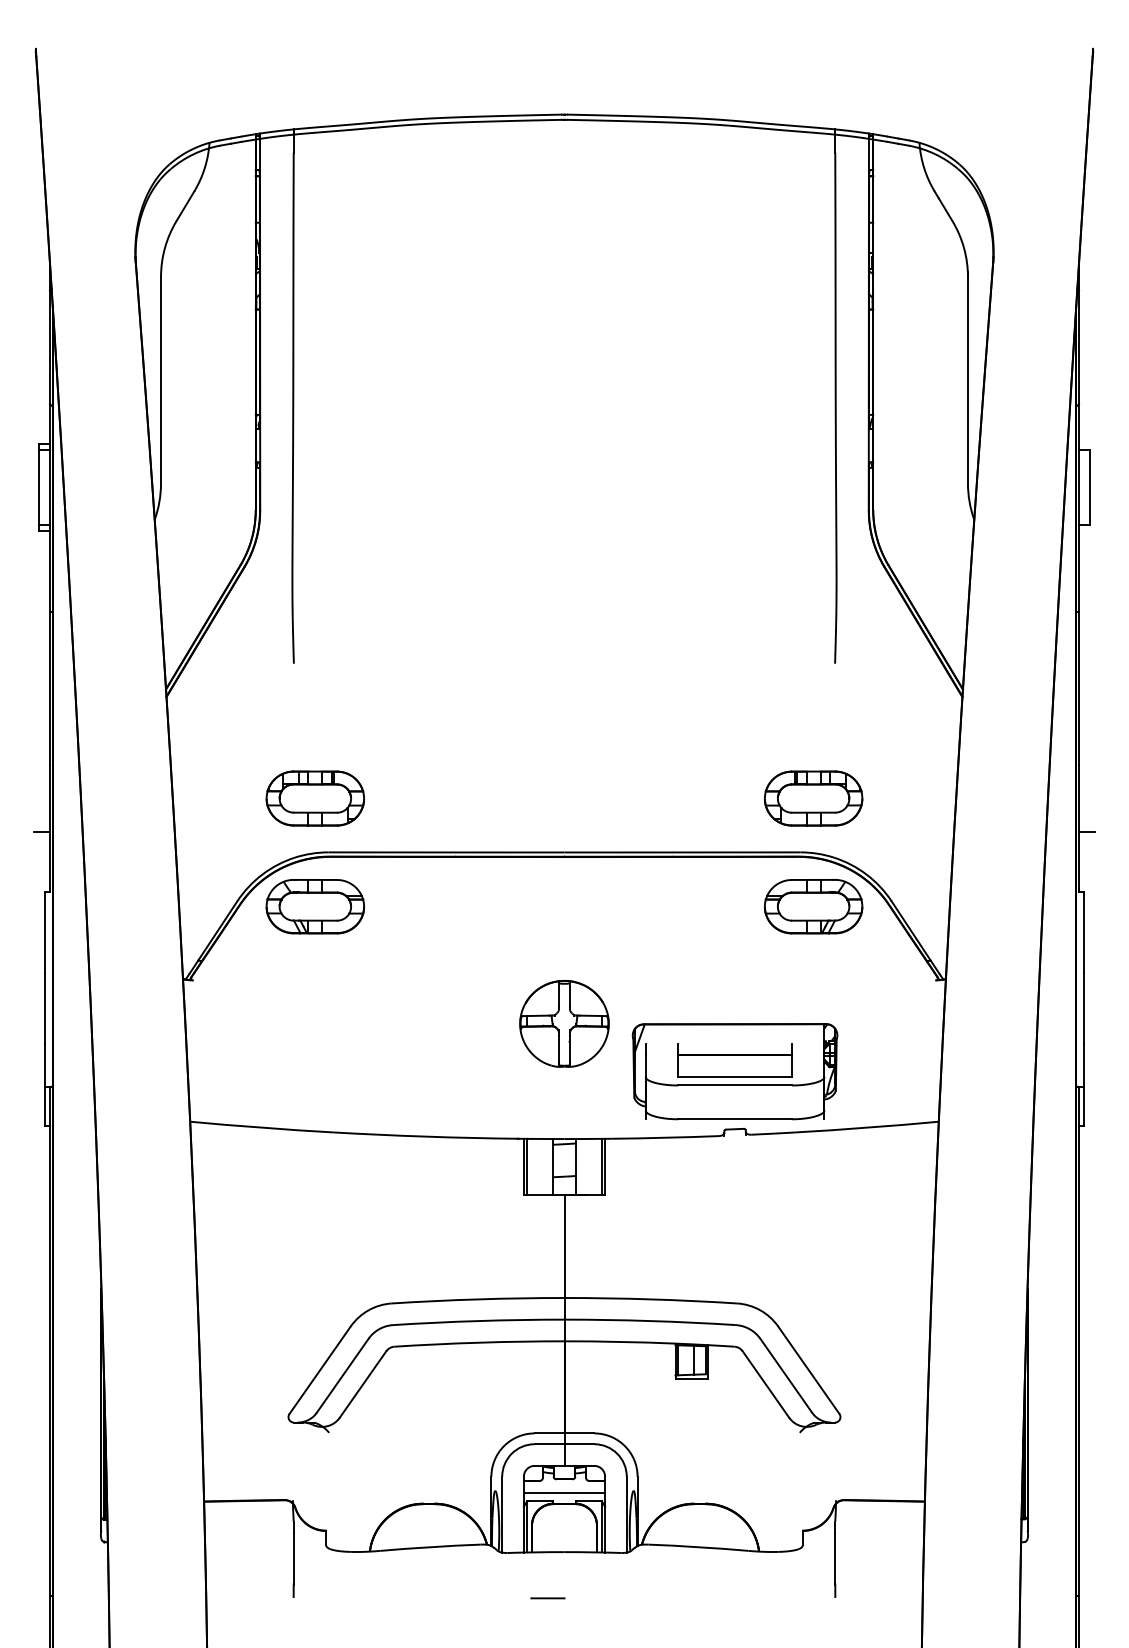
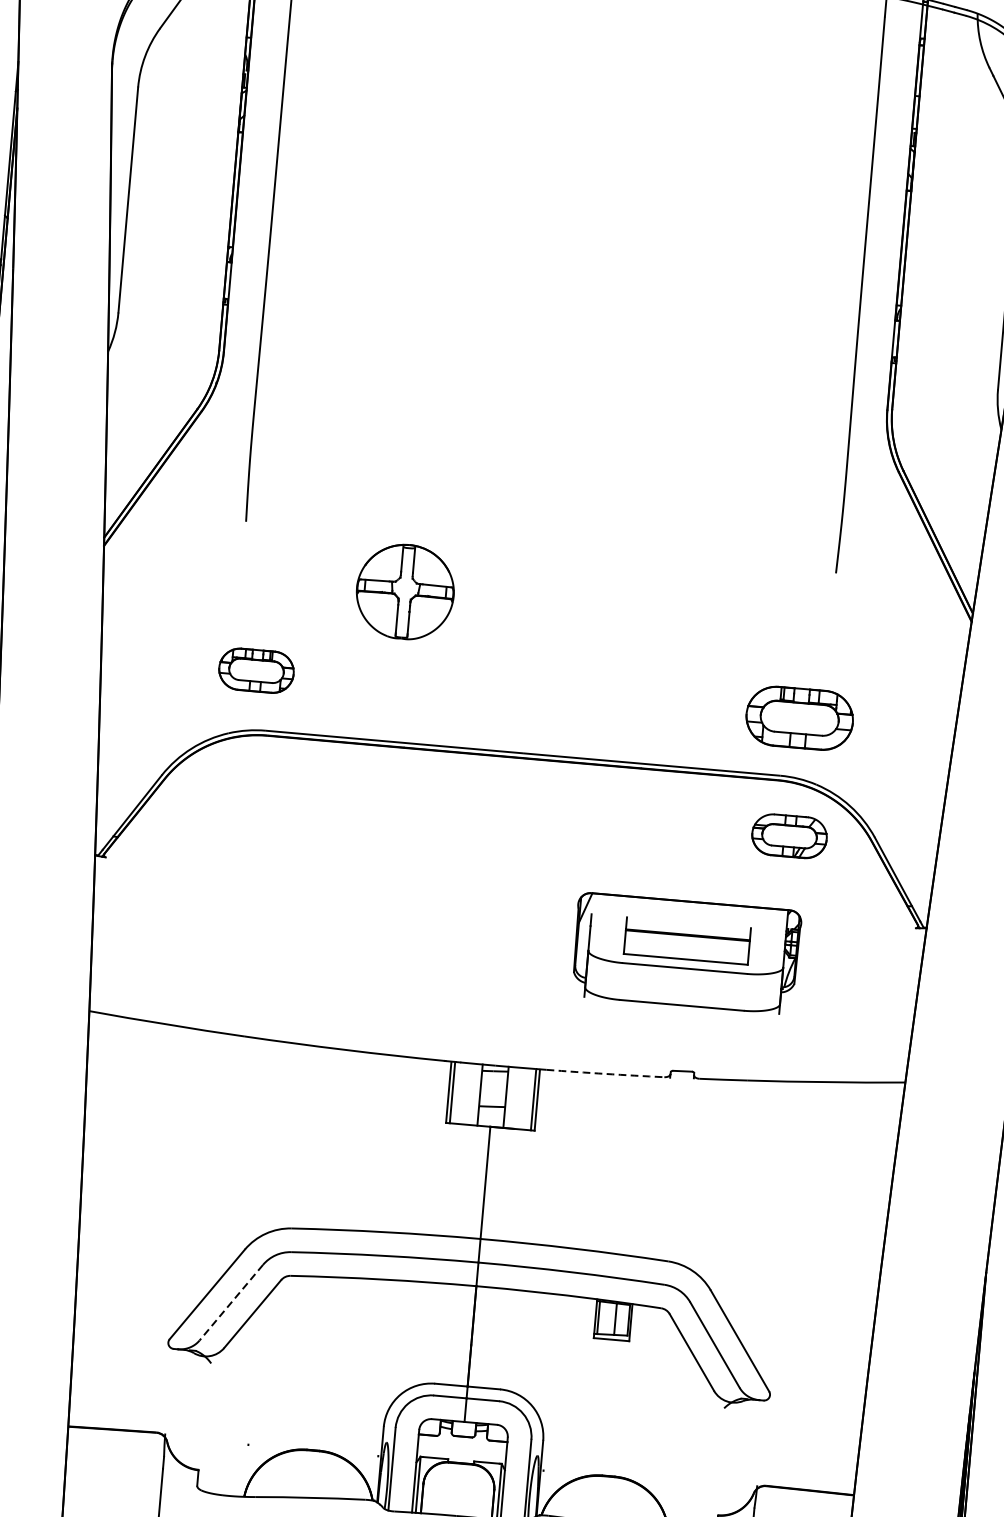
part: (314, 798) -> (255, 670), size x0.7
part: (315, 906) -> (246, 788), removed
part: (813, 906) -> (789, 835), size x0.7
part: (564, 1023) -> (405, 591), moved
part: (734, 1071) -> (685, 953), moved
arc: (665, 1137) -> (605, 1073), solid -> dashed
line: (342, 1376) -> (231, 1303), solid -> dashed
line: (564, 1492) -> (462, 1450), removed

